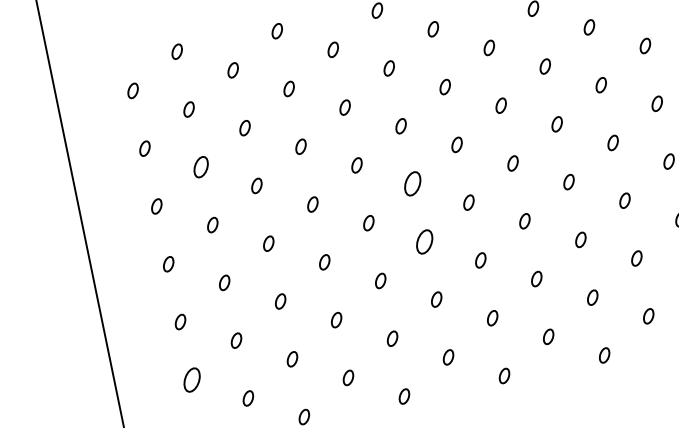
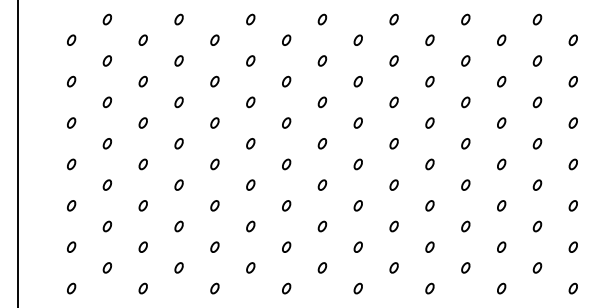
part: (199, 167) -> (106, 102), size x0.71
part: (412, 183) -> (250, 143), size x0.62
part: (424, 241) -> (250, 184), size x0.62
part: (192, 378) -> (71, 246), size x0.62

